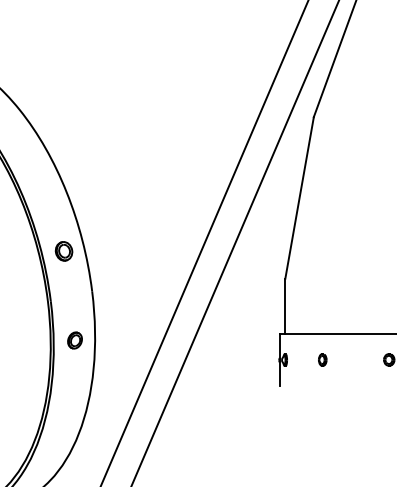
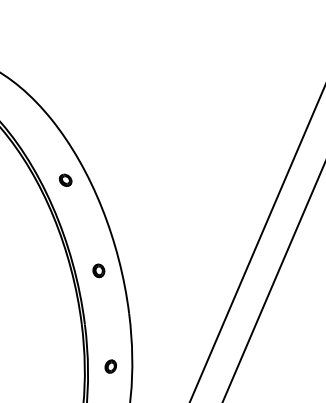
part: (32, 166) -> (65, 180), added
part: (63, 250) -> (98, 270), size x0.62
part: (74, 340) -> (110, 366), size x0.71

